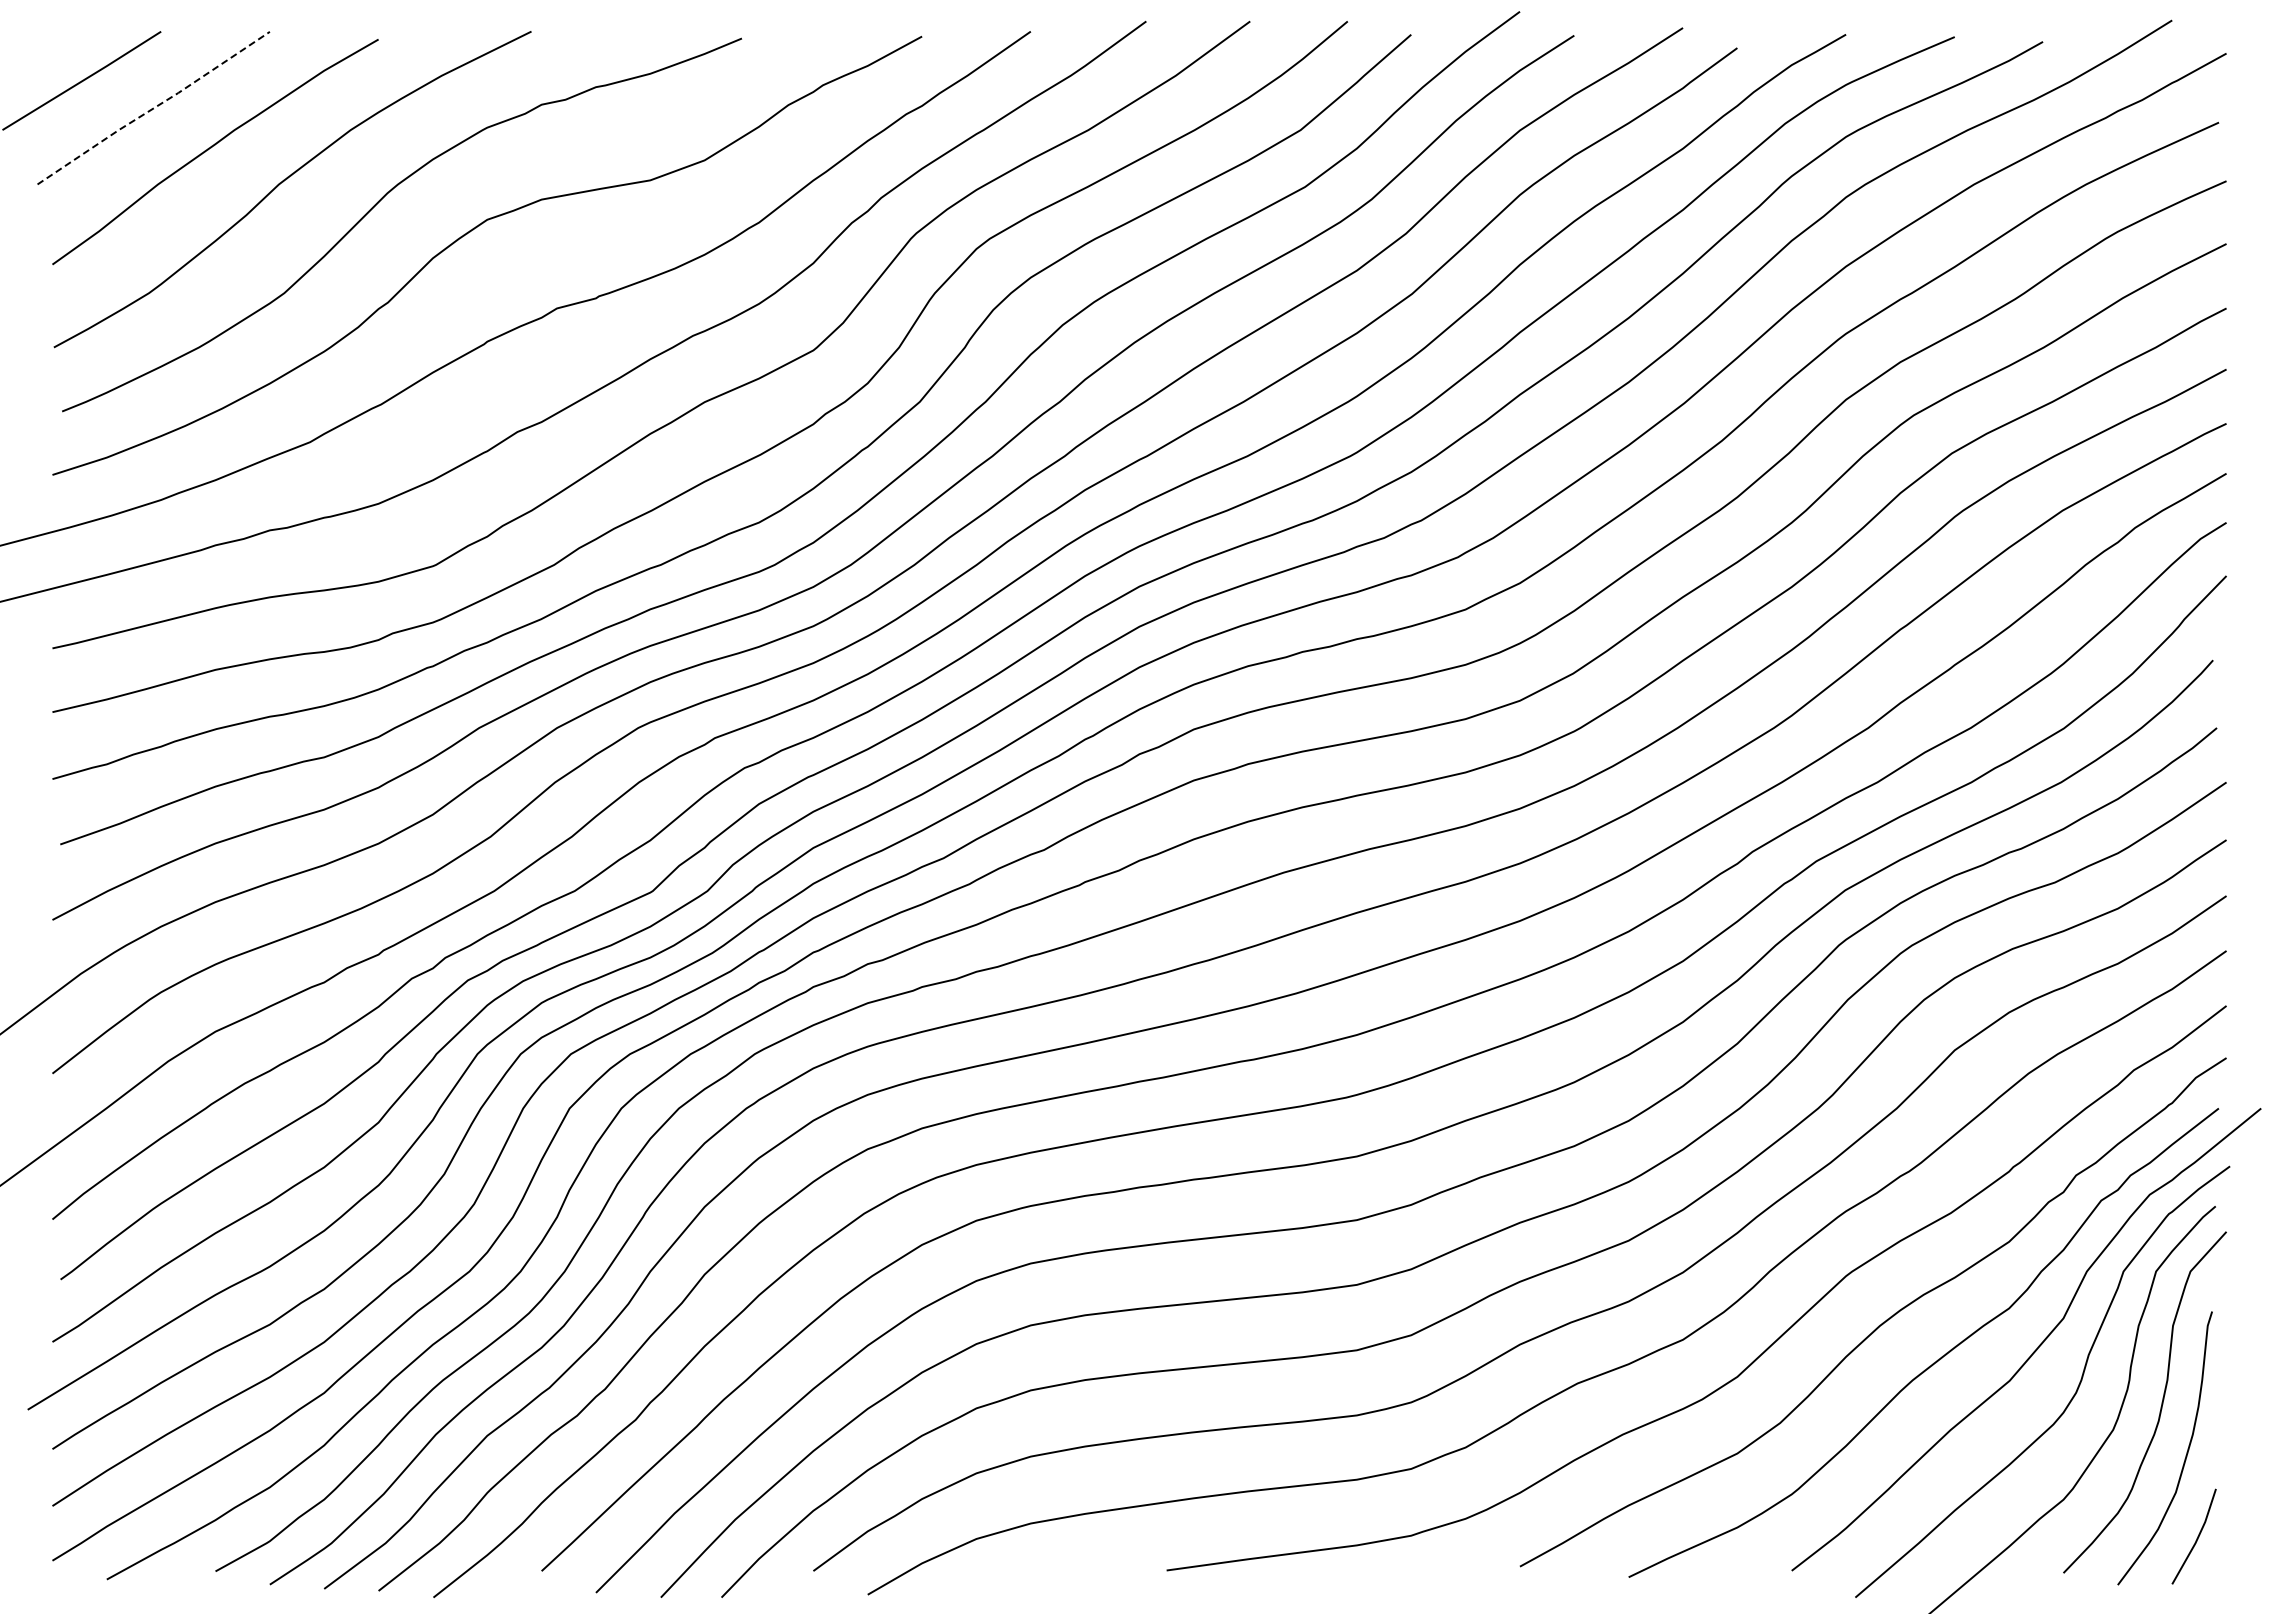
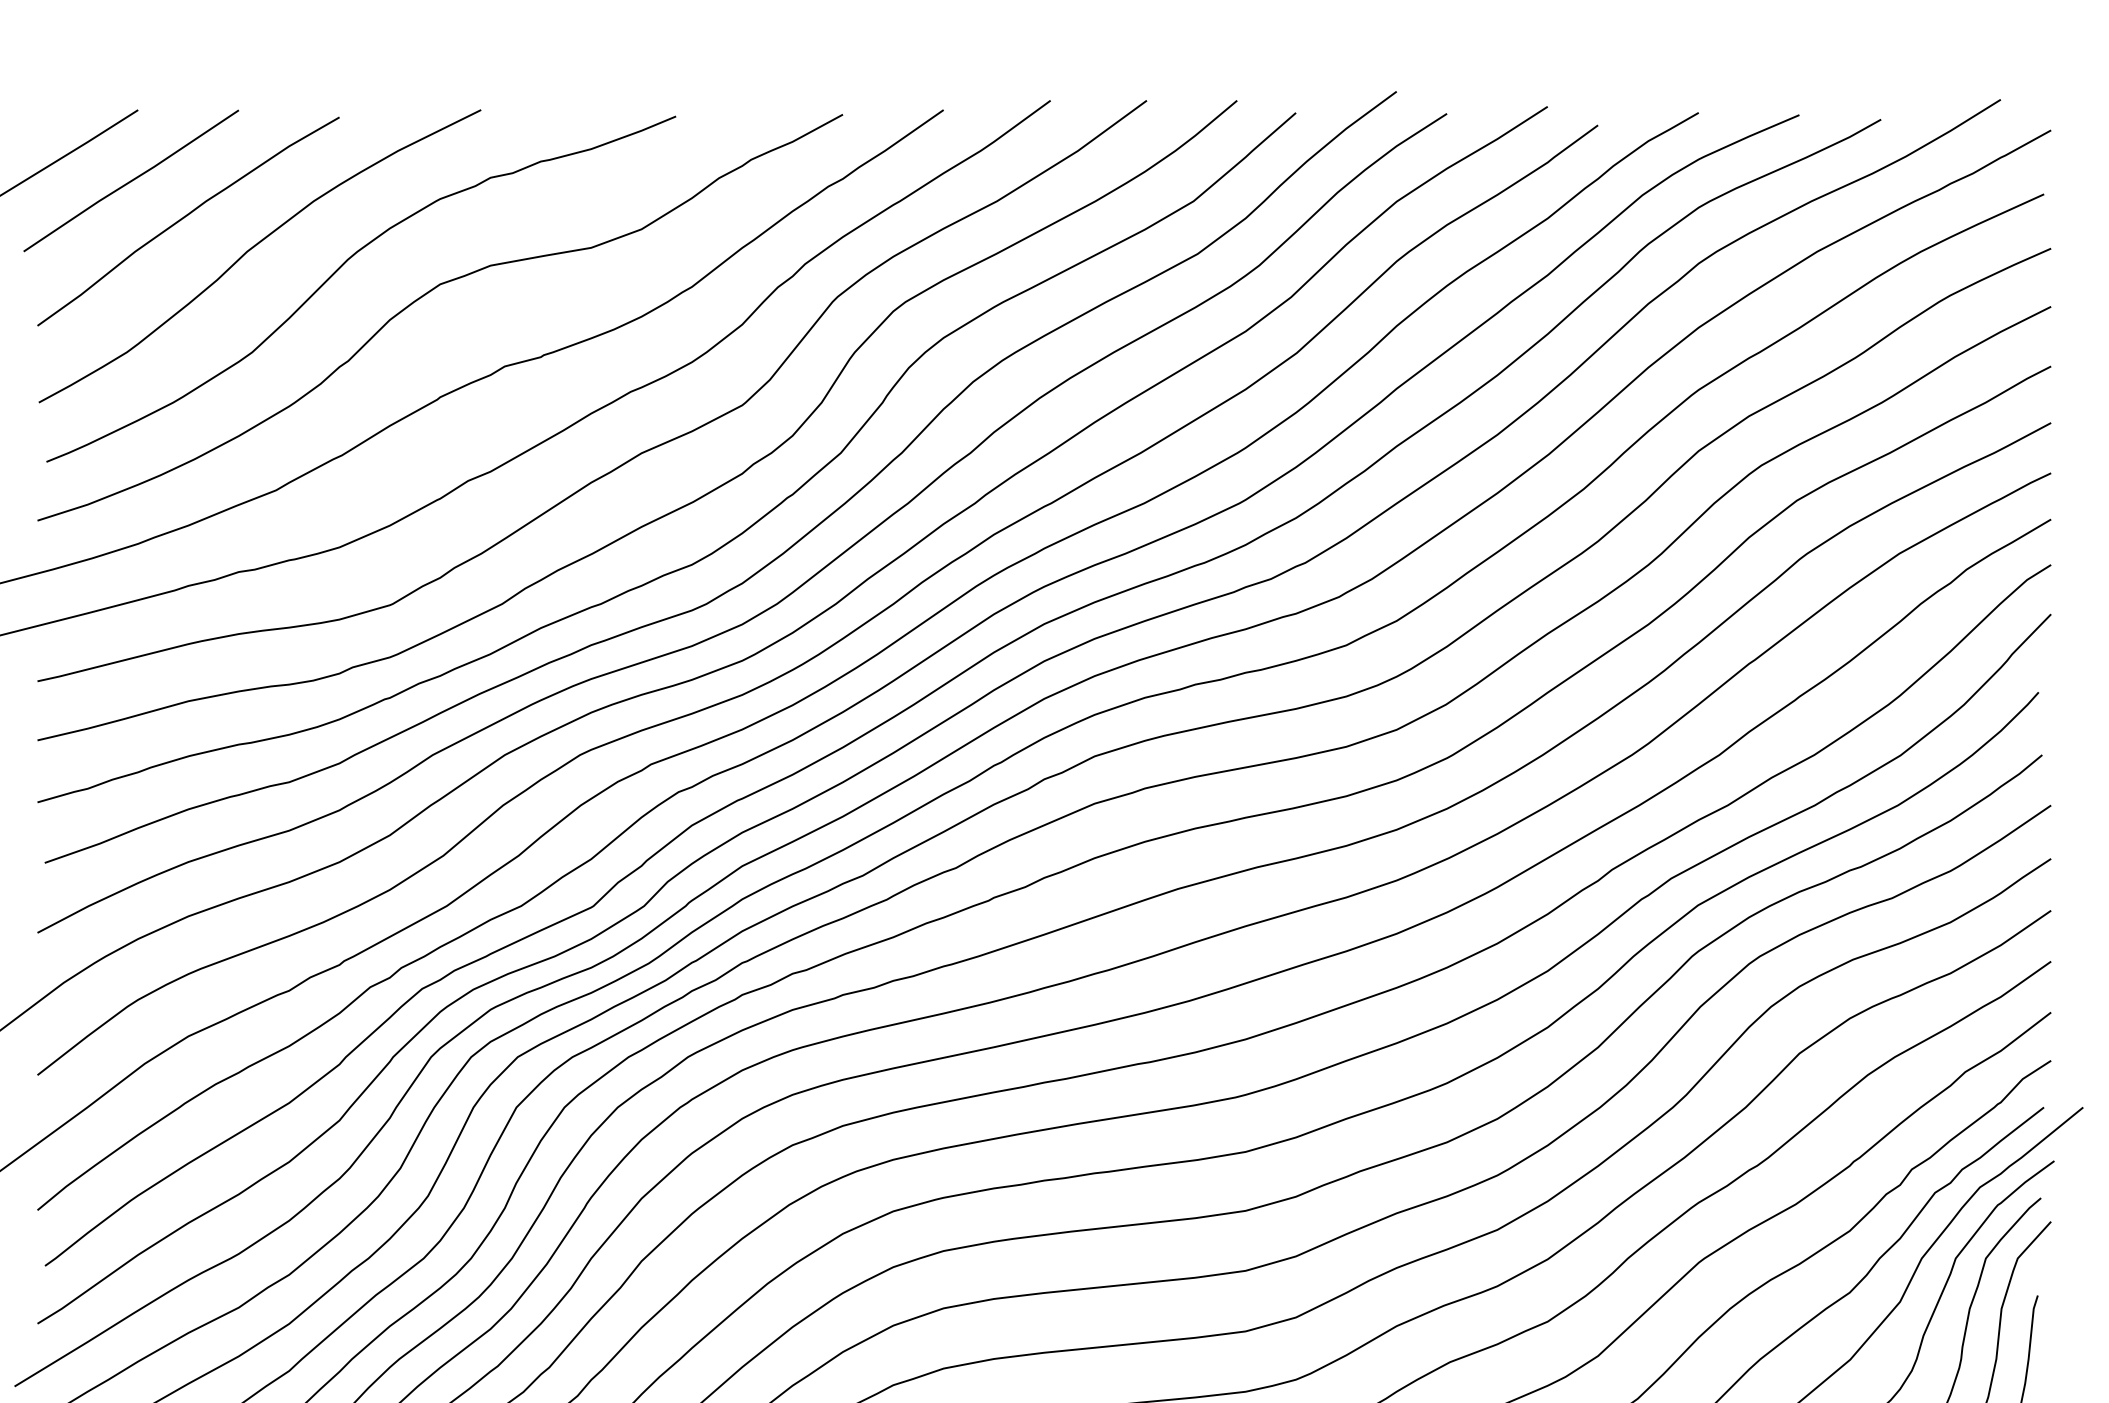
line: (154, 108) -> (132, 181), dashed -> solid

